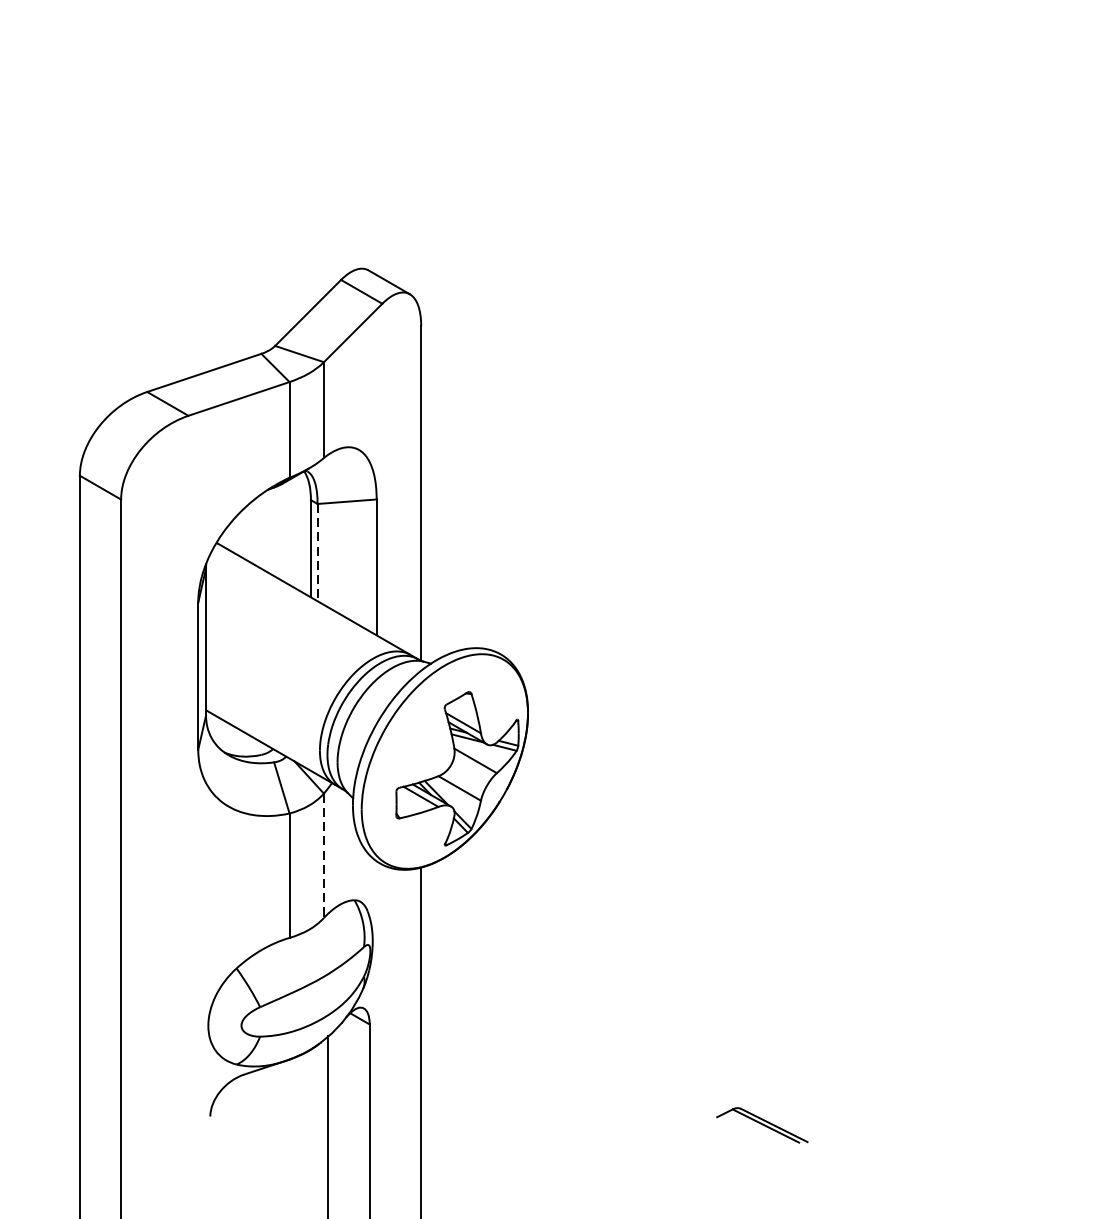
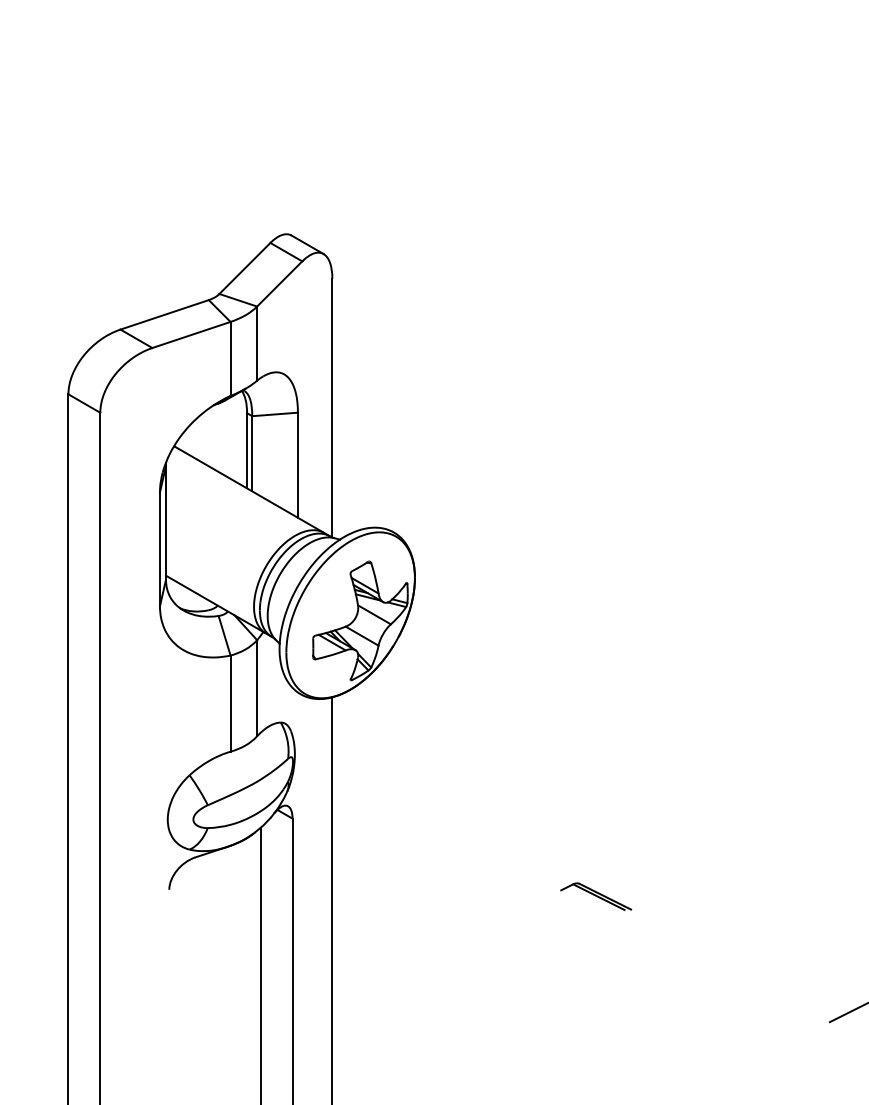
line: (317, 552) -> (252, 453), dashed -> solid
line: (324, 856) -> (257, 688), dashed -> solid

